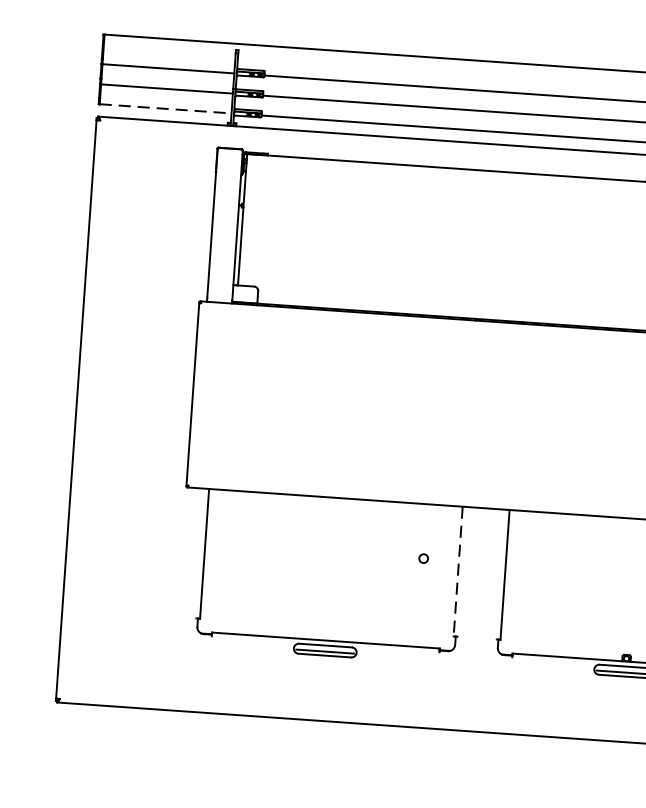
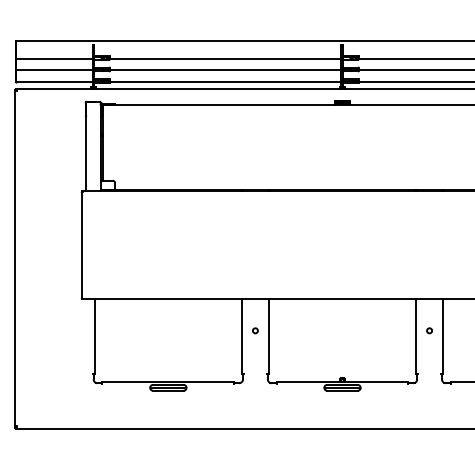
line: (165, 108) -> (54, 81), dashed -> solid
circle: (423, 558) -> (255, 330), moved
line: (457, 570) -> (241, 336), dashed -> solid

